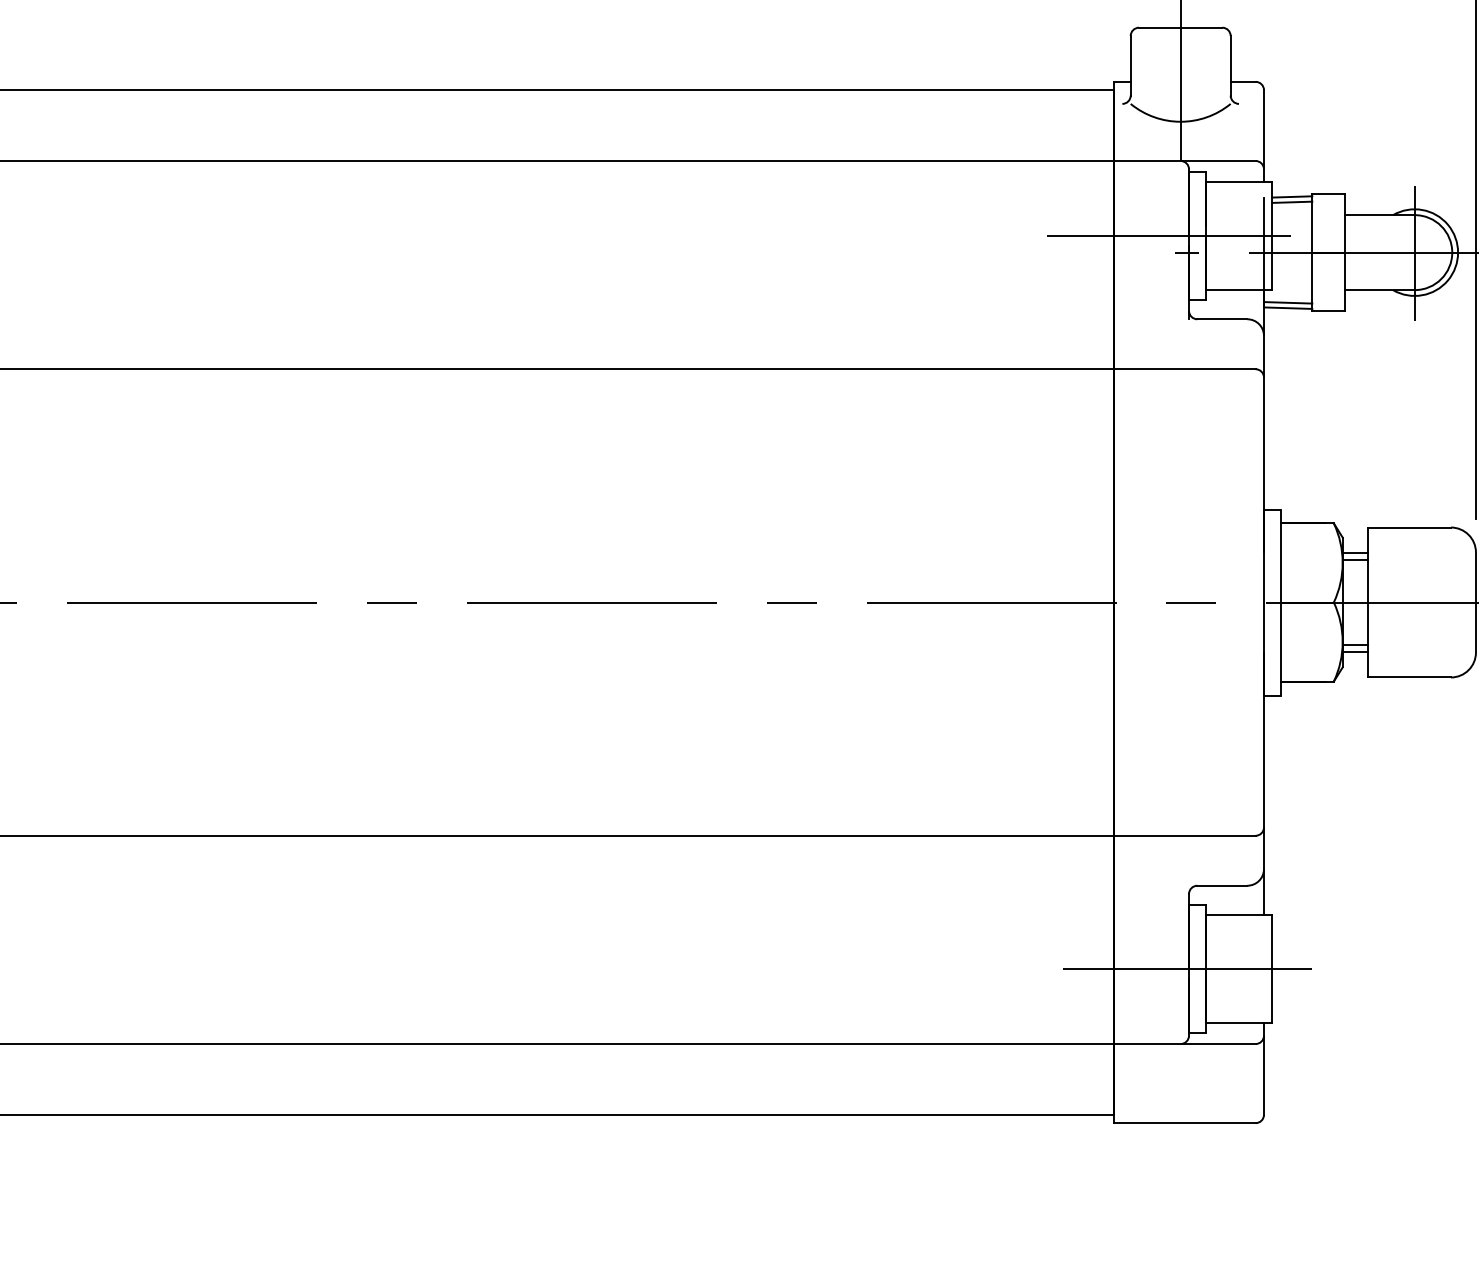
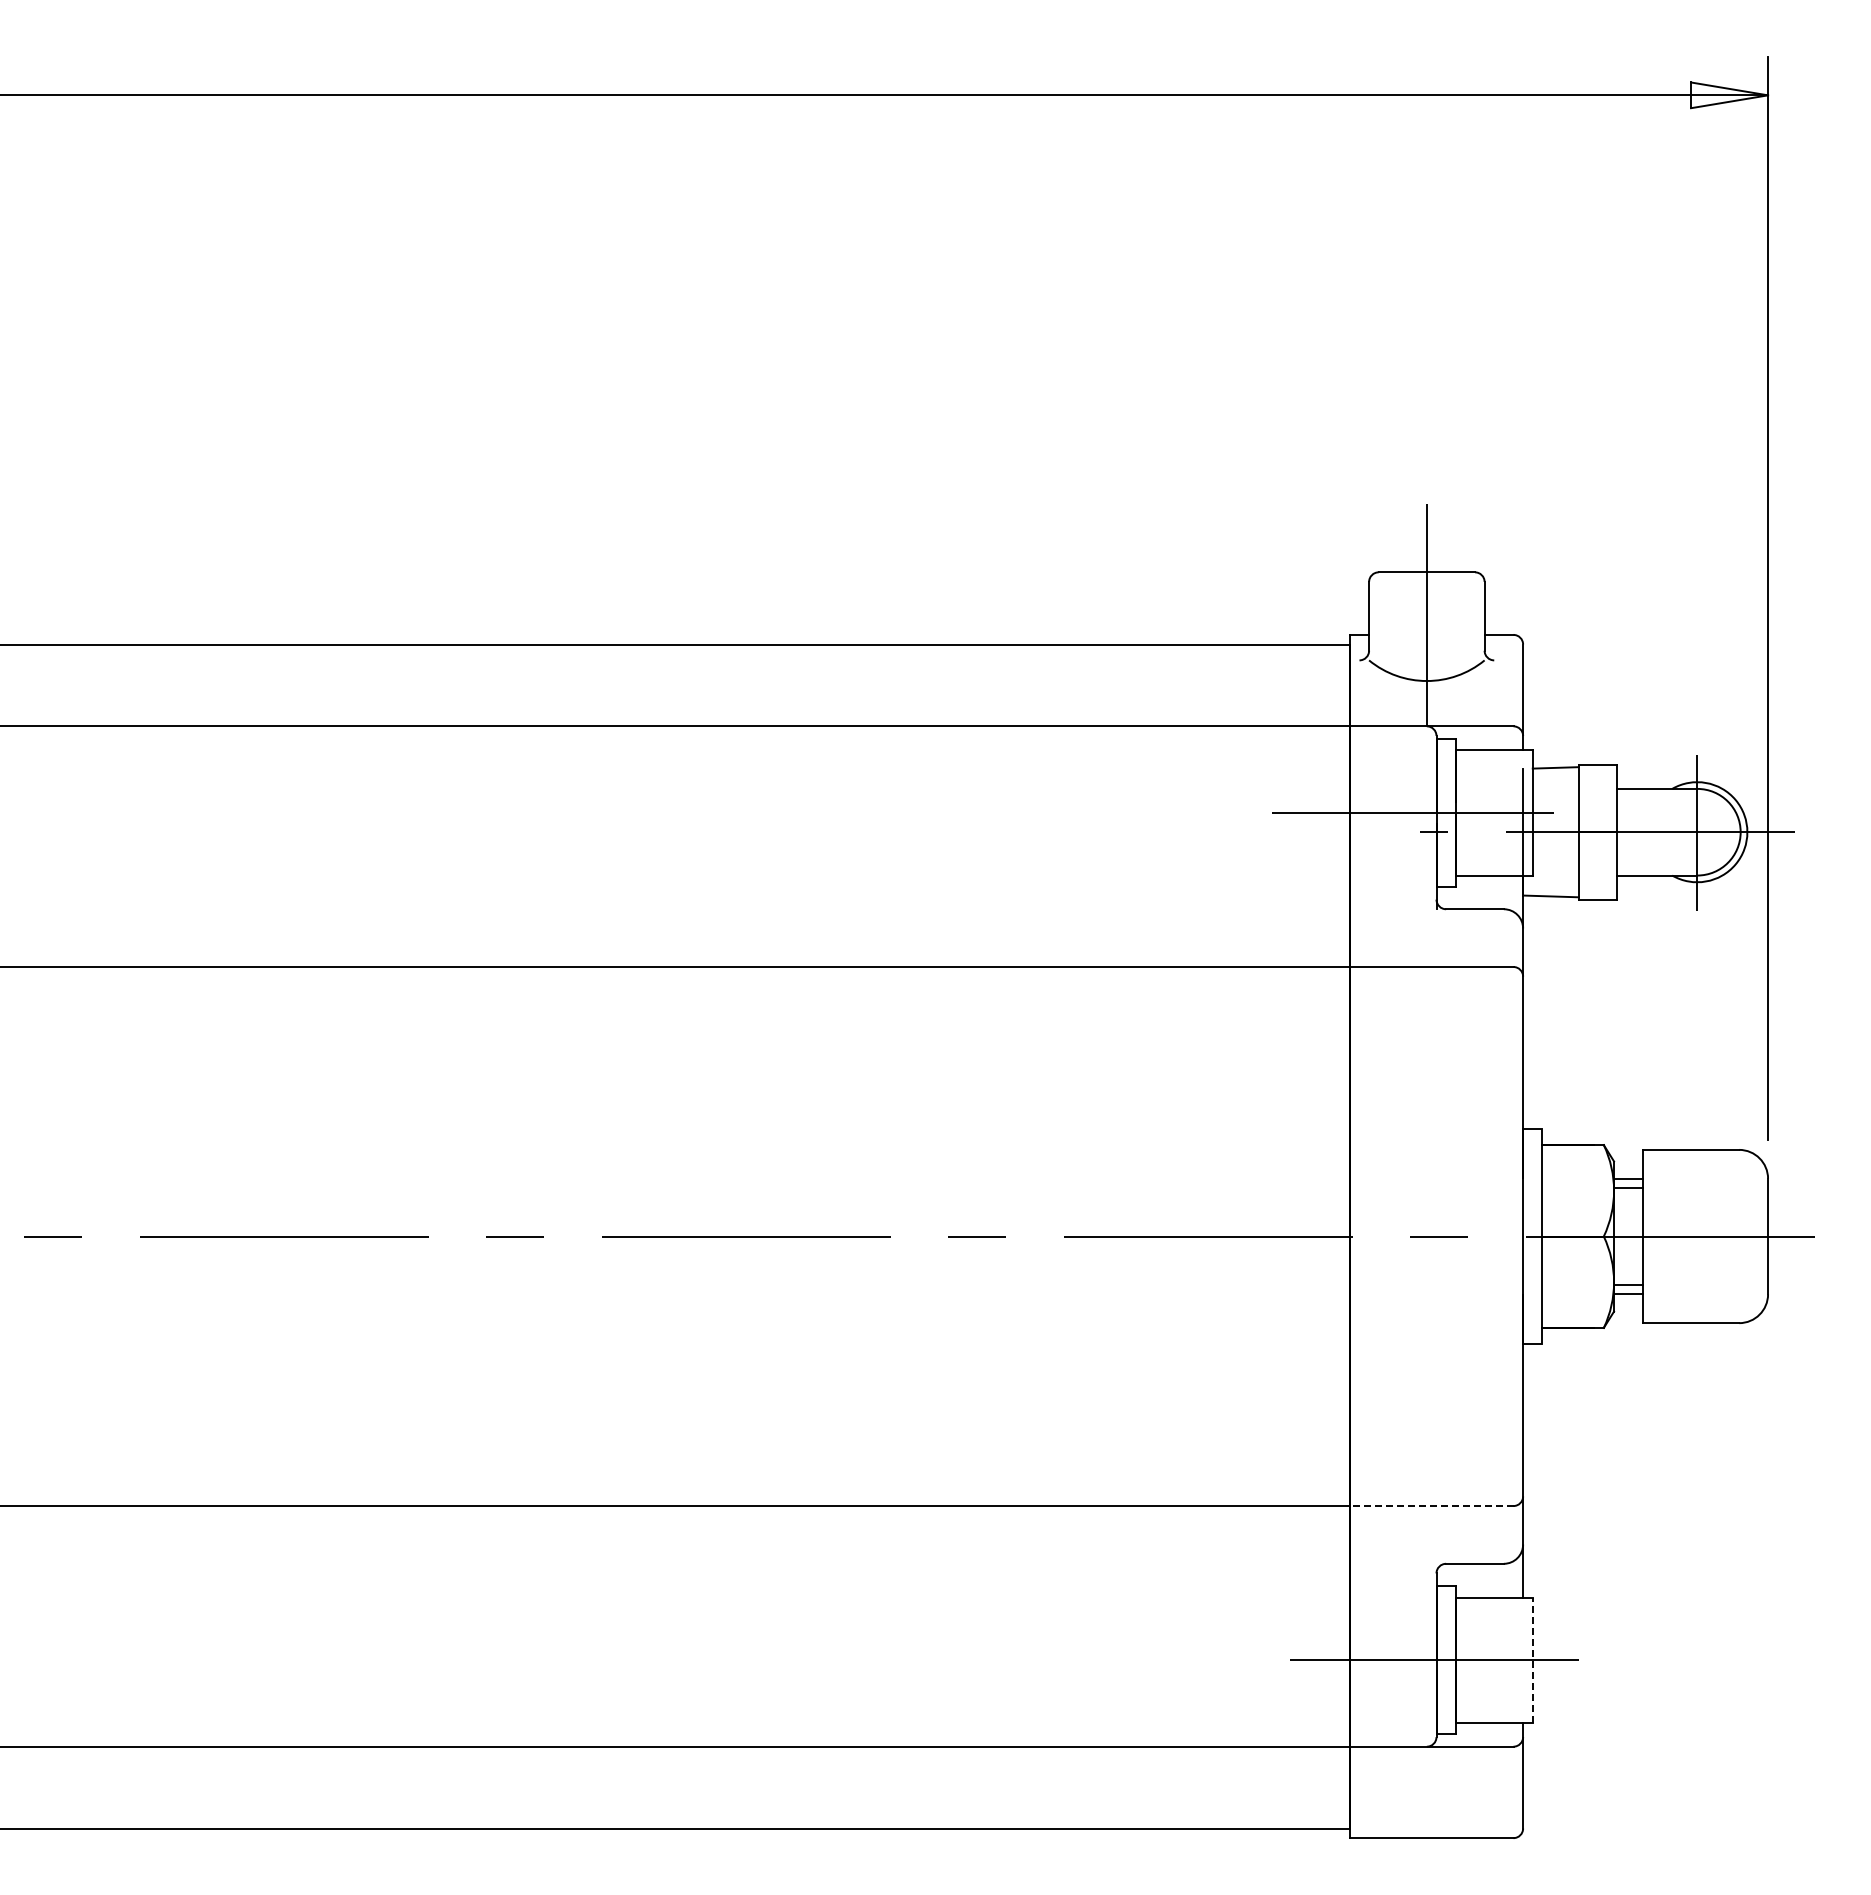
line: (1292, 201) -> (1555, 773), removed
line: (1287, 303) -> (1550, 890), removed
line: (1184, 836) -> (1431, 1506), solid -> dashed
line: (1272, 969) -> (1532, 1660), solid -> dashed

